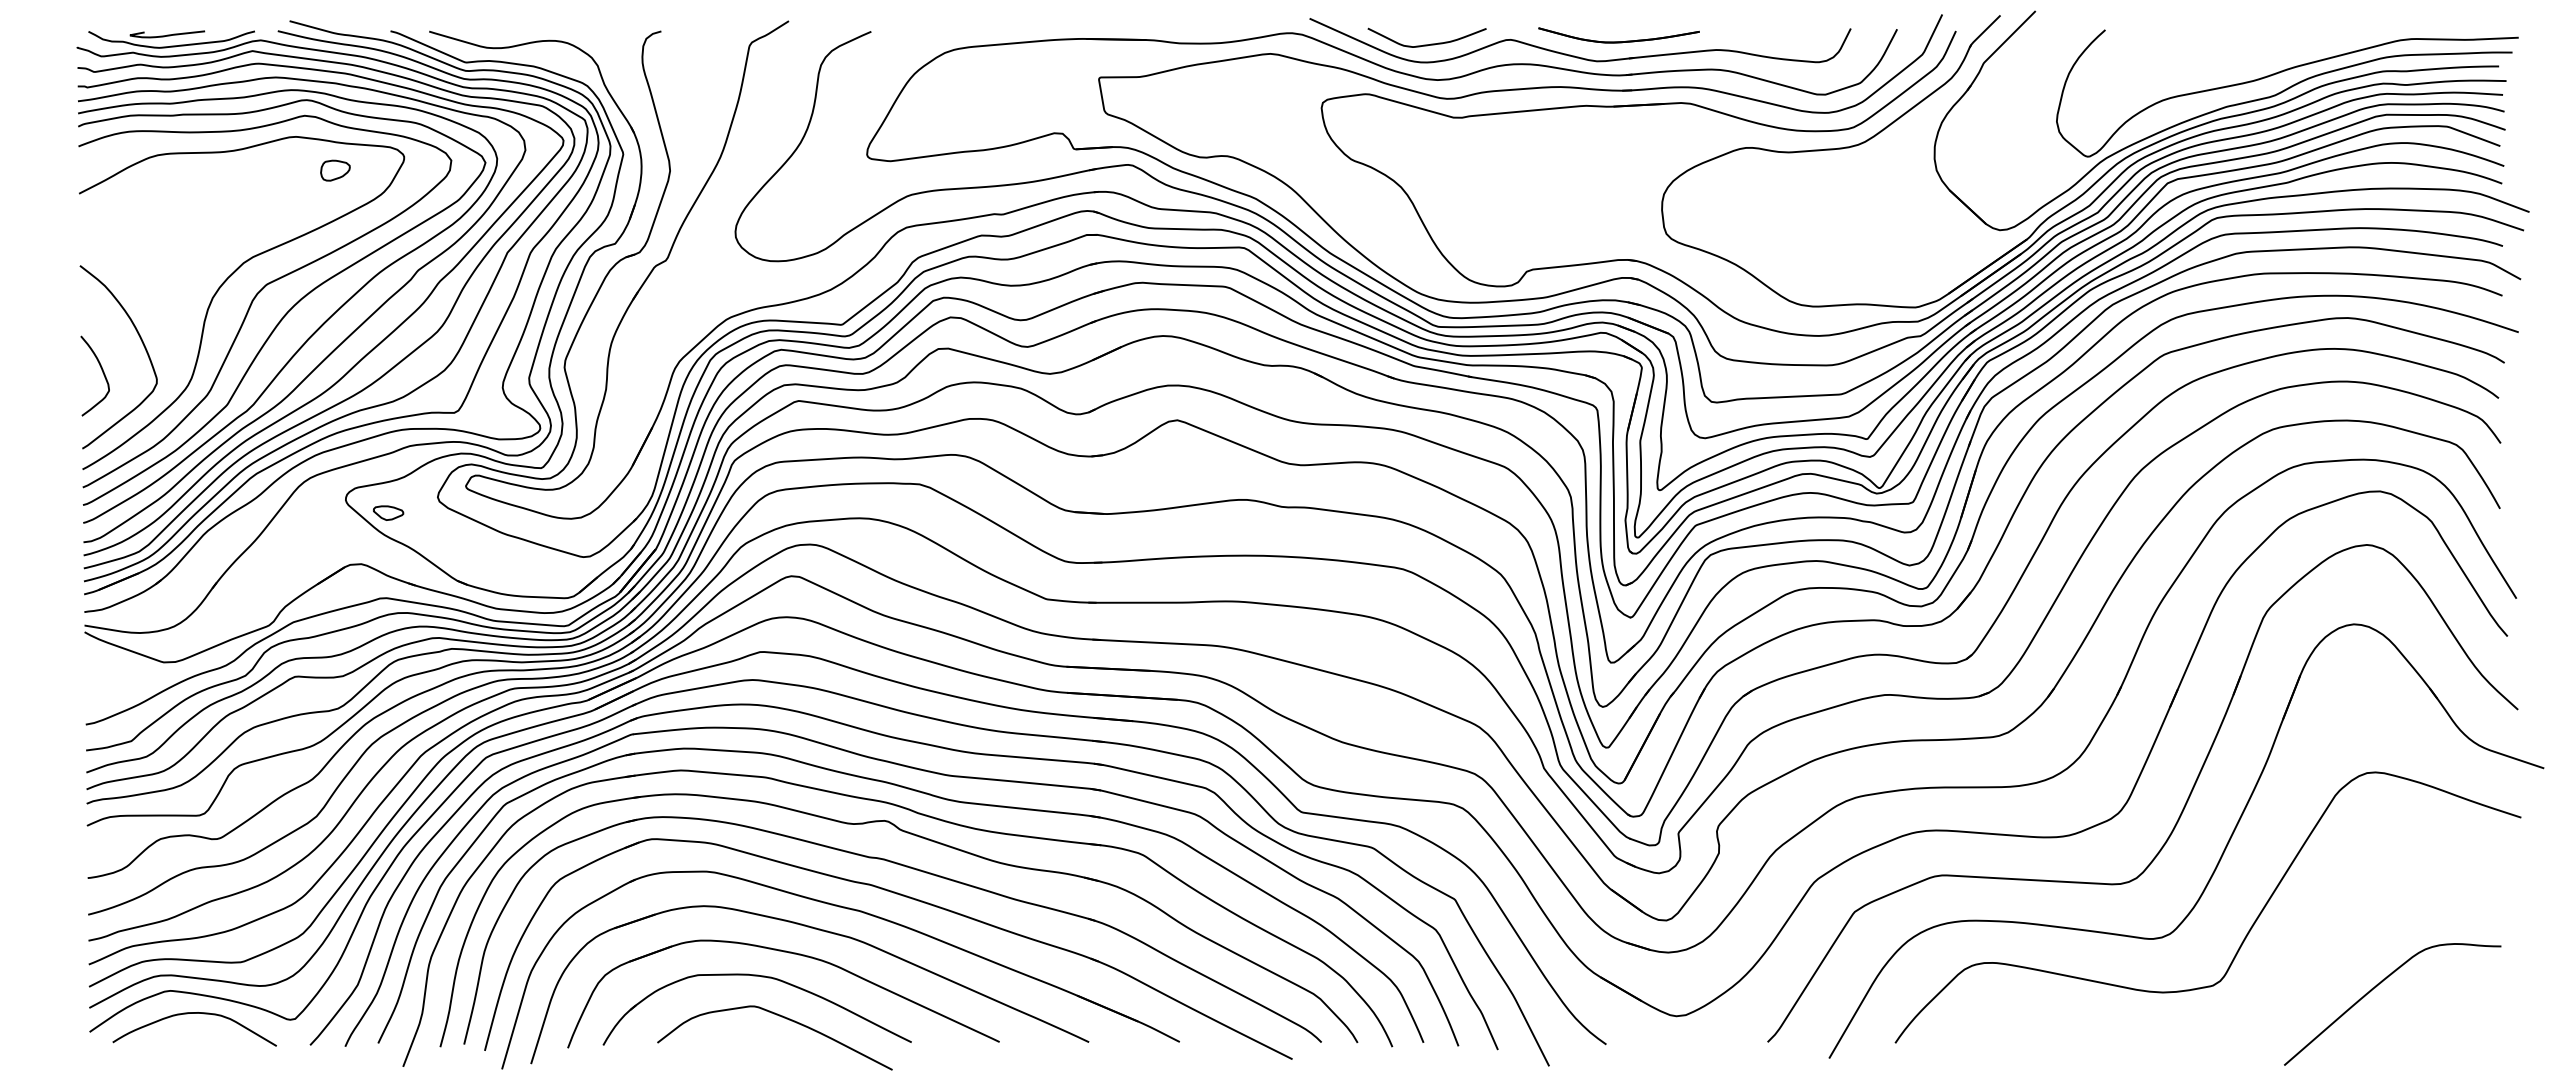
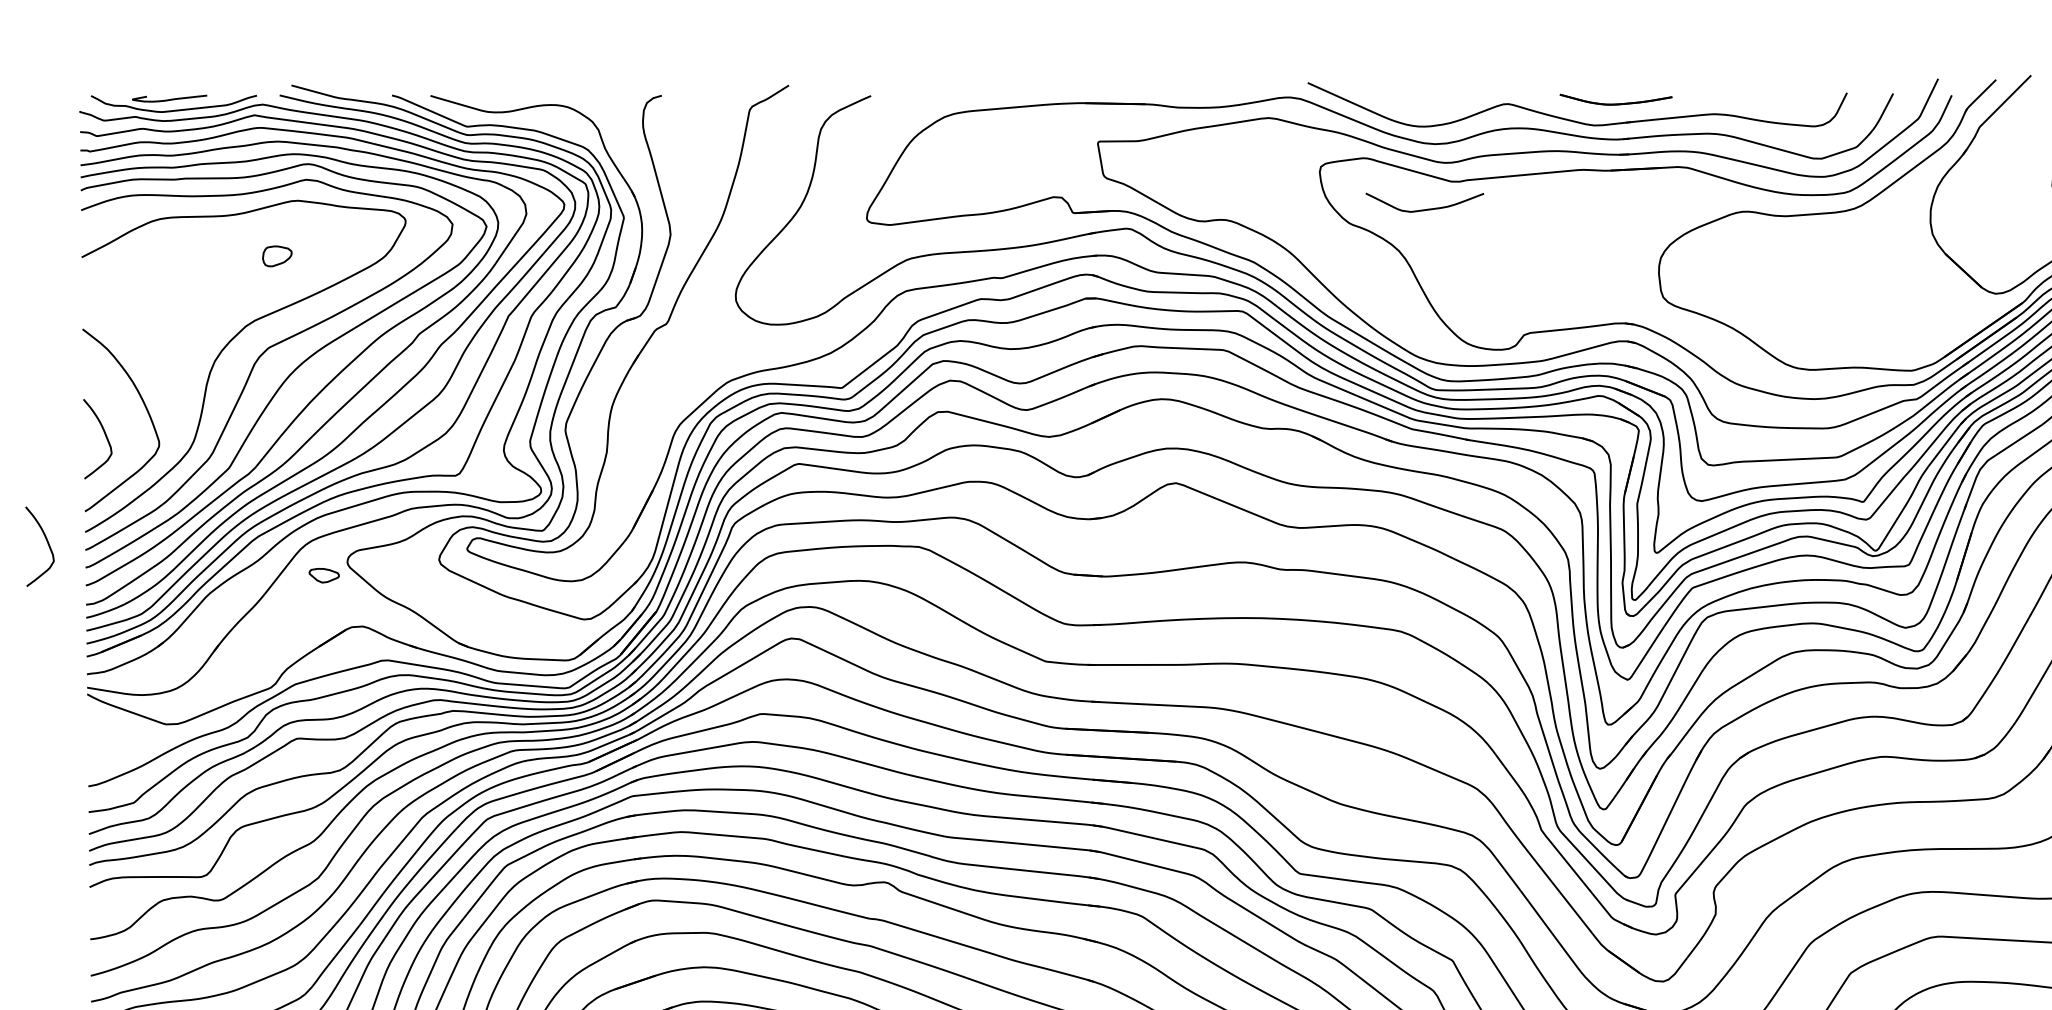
part: (1618, 35) -> (1615, 99), size x0.7
curve: (1426, 44) -> (1424, 209), moved
part: (335, 170) -> (277, 256), moved
curve: (44, 480) -> (47, 543), added
part: (388, 512) -> (324, 575), moved

